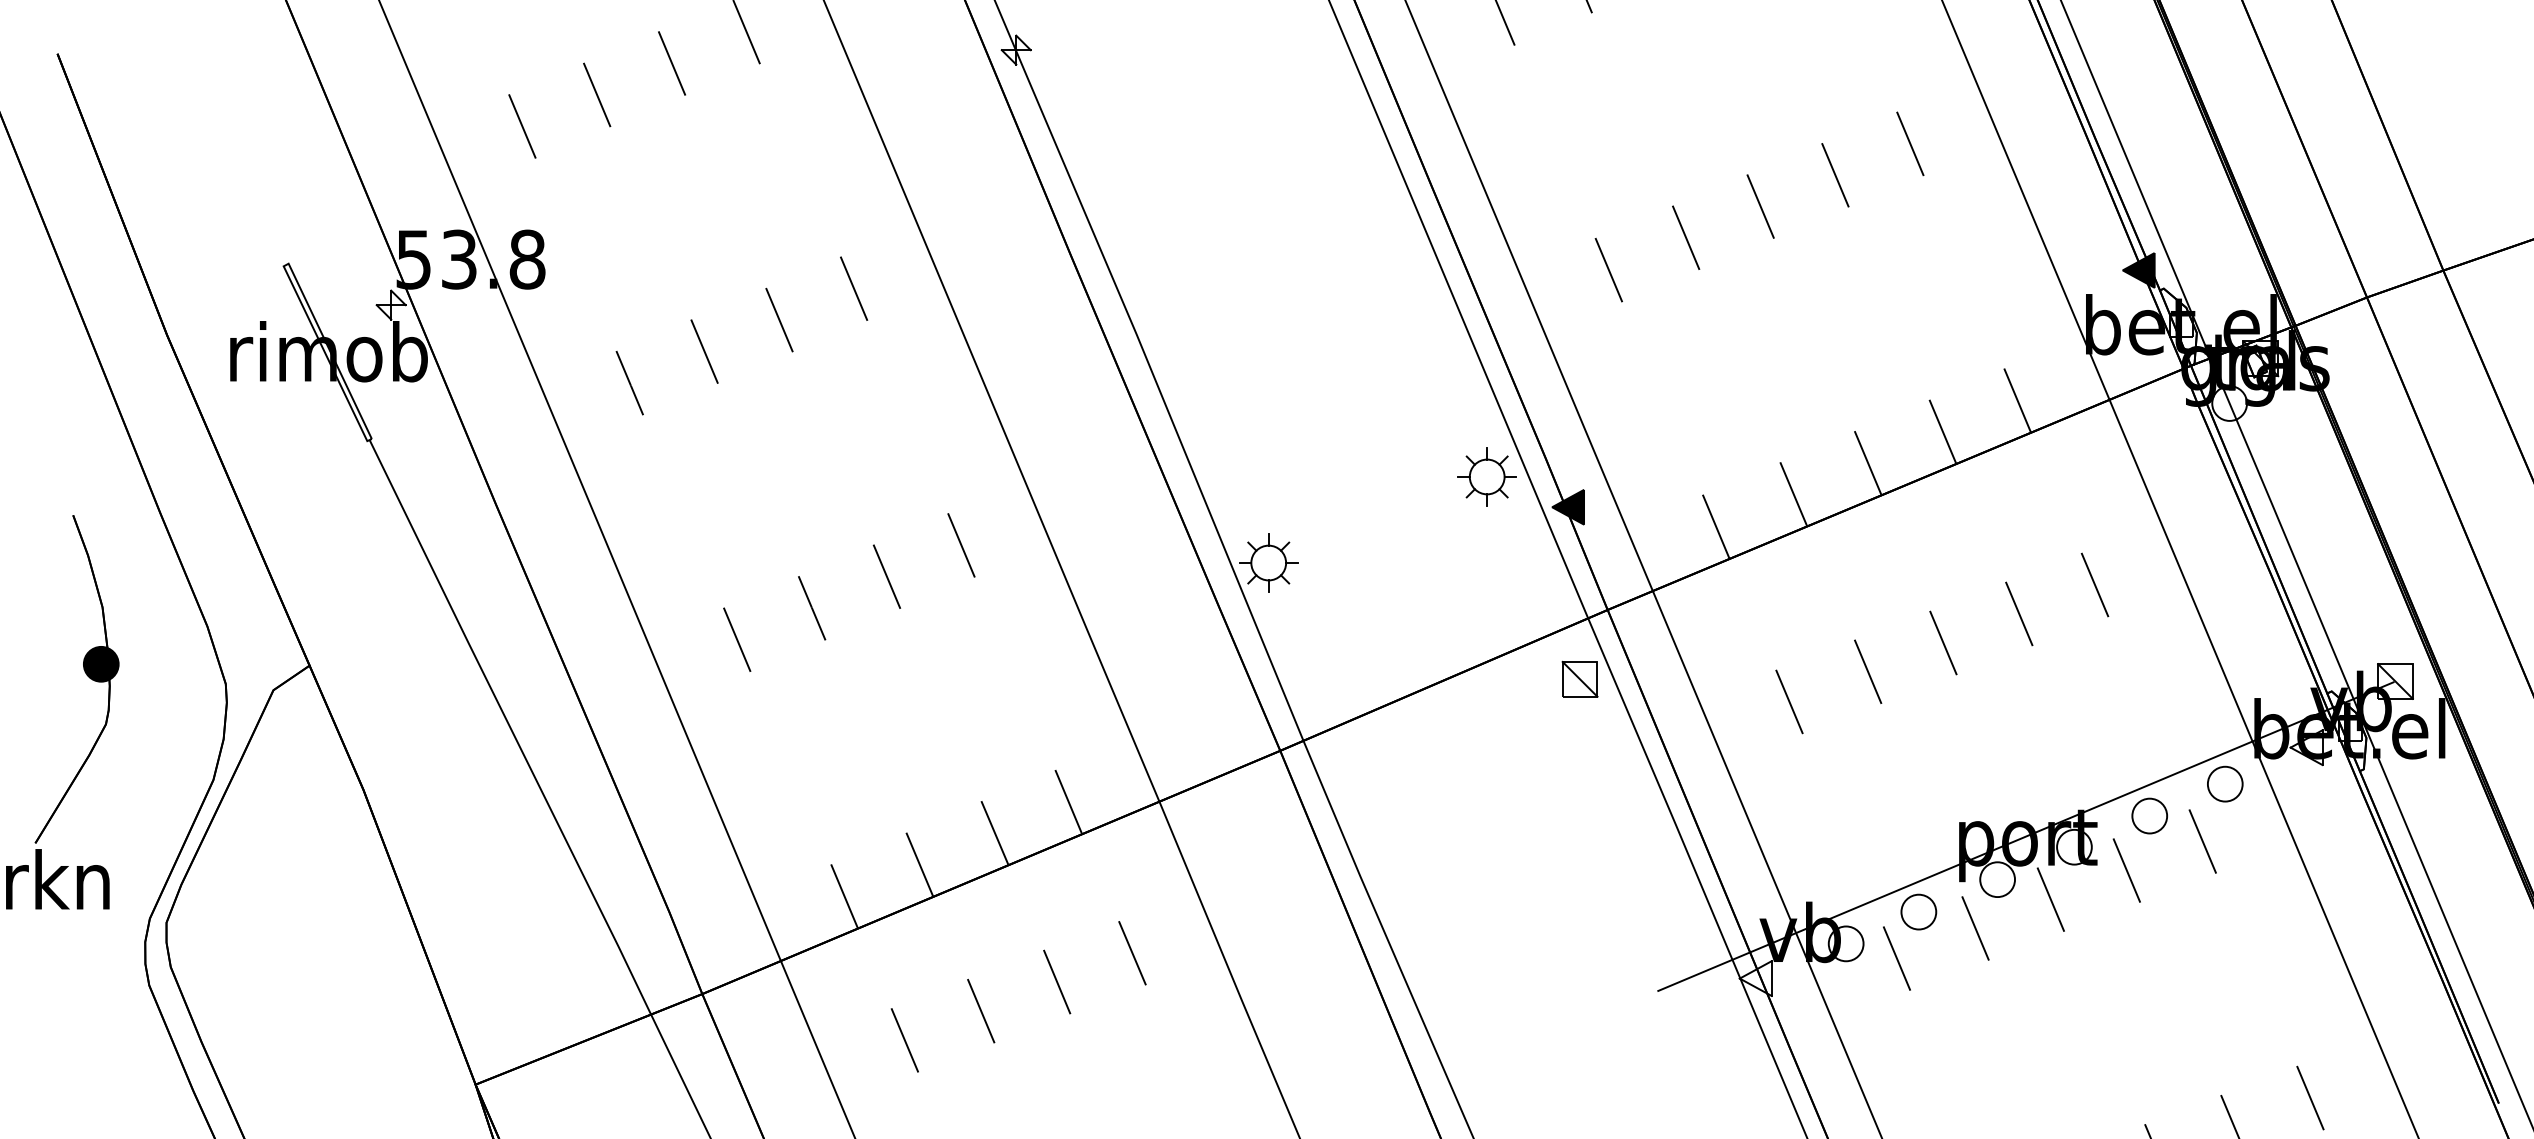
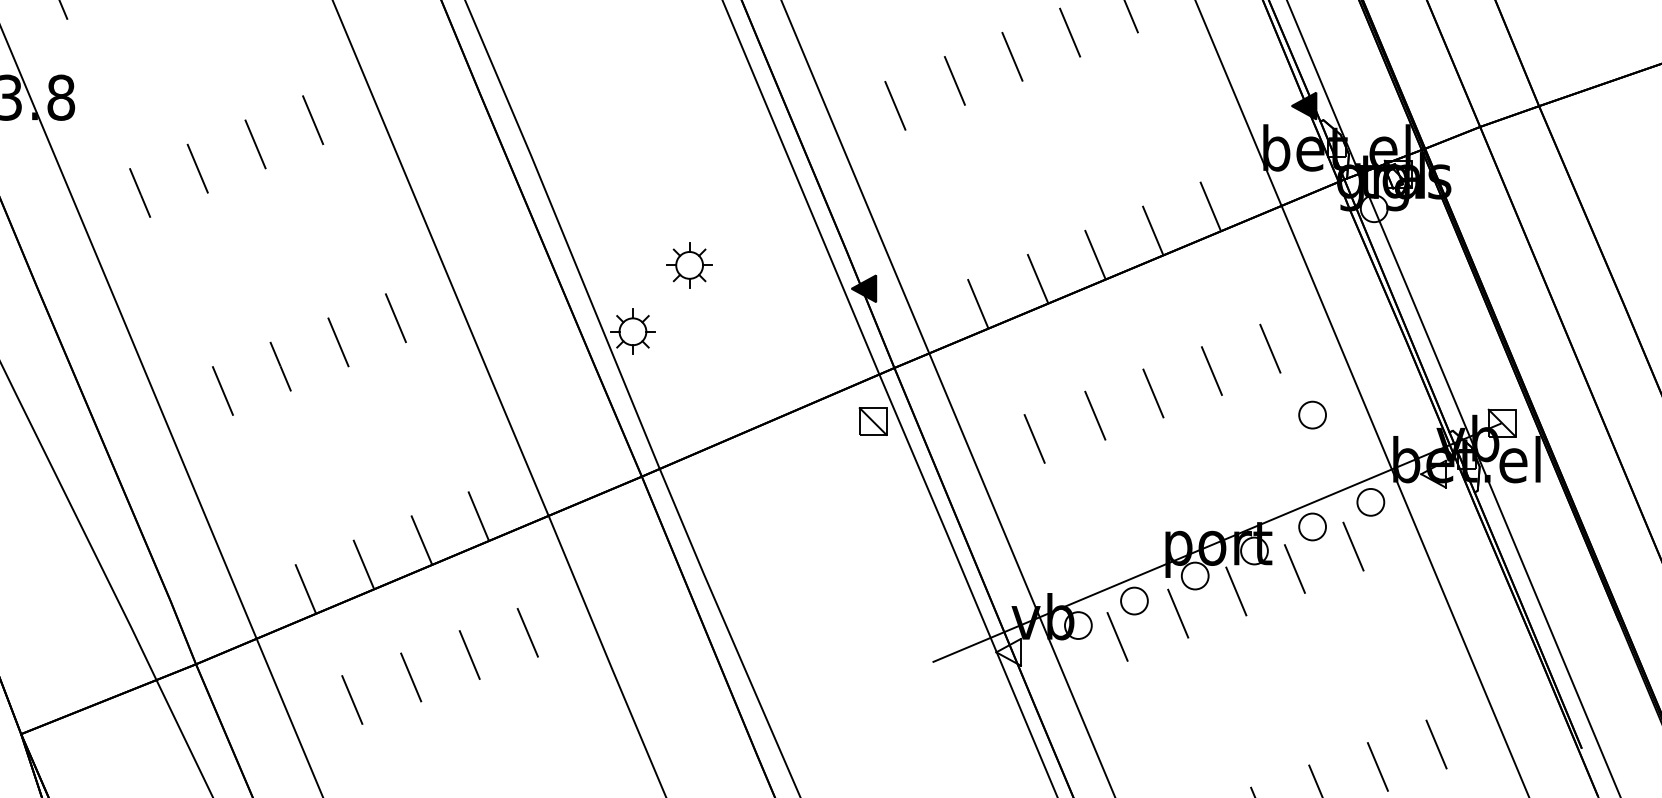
part: (1486, 476) -> (689, 265), moved
part: (2149, 670) -> (1312, 414), added

